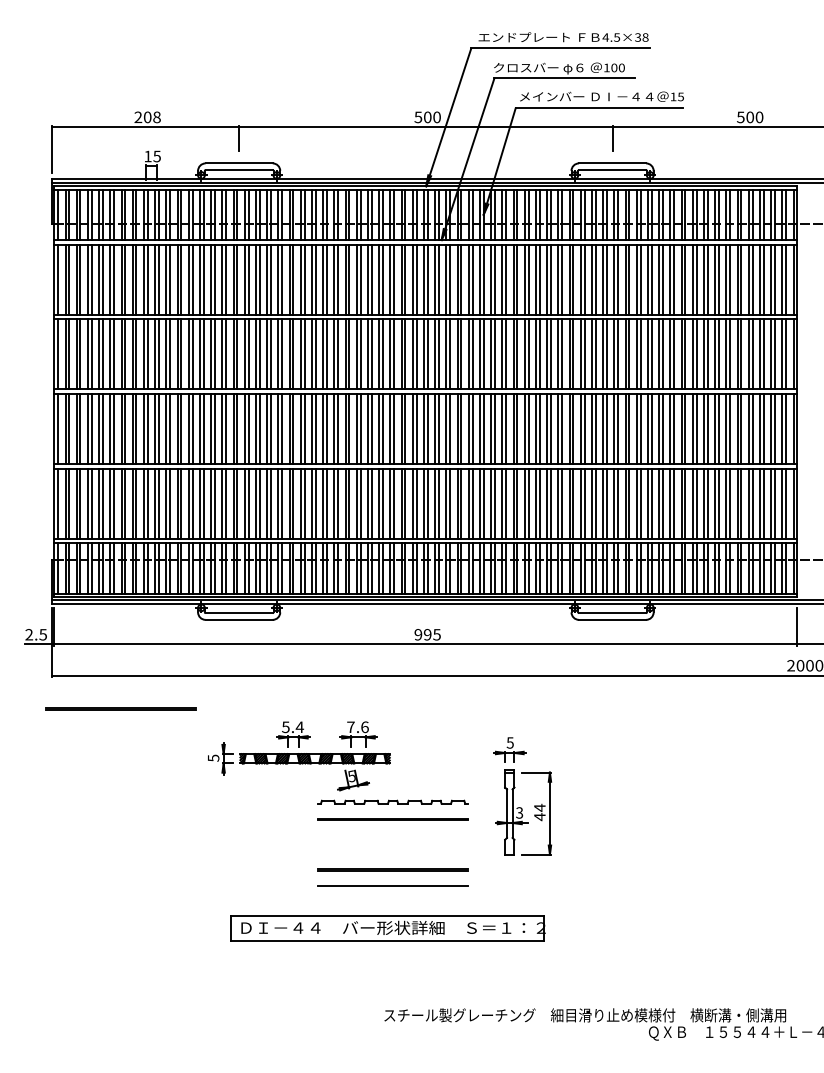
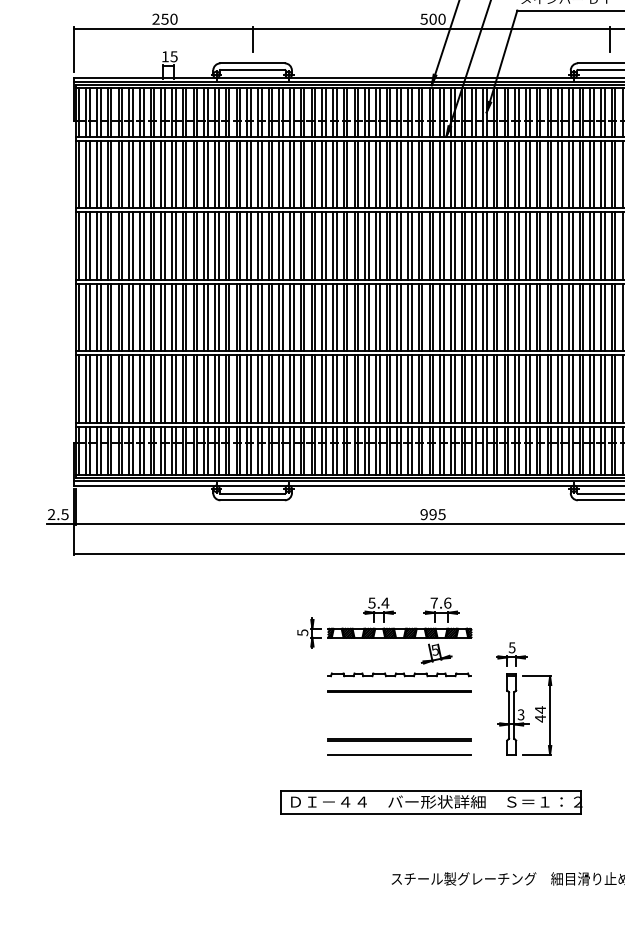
text: (151, 117) -> (168, 19), 208 -> 250
line: (120, 708) -> (139, 585), removed
part: (299, 756) -> (385, 631), moved
part: (513, 796) -> (515, 699), moved
part: (387, 928) -> (430, 802), moved

